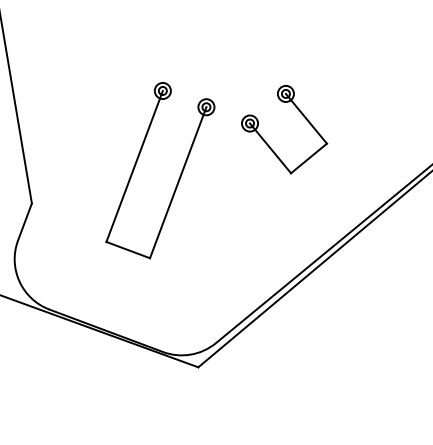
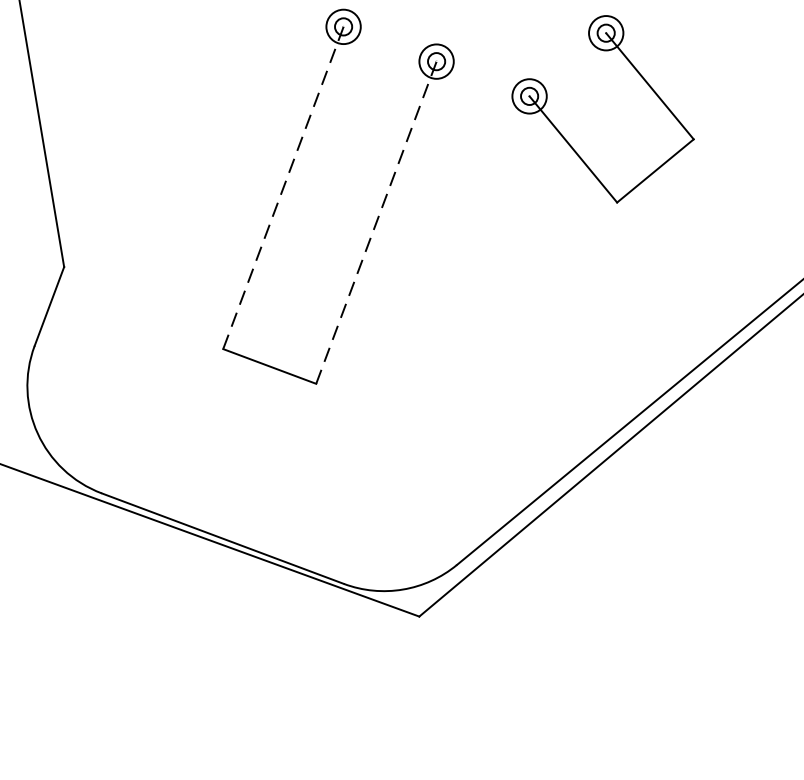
line: (134, 166) -> (283, 188), solid -> dashed
line: (178, 182) -> (376, 222), solid -> dashed

